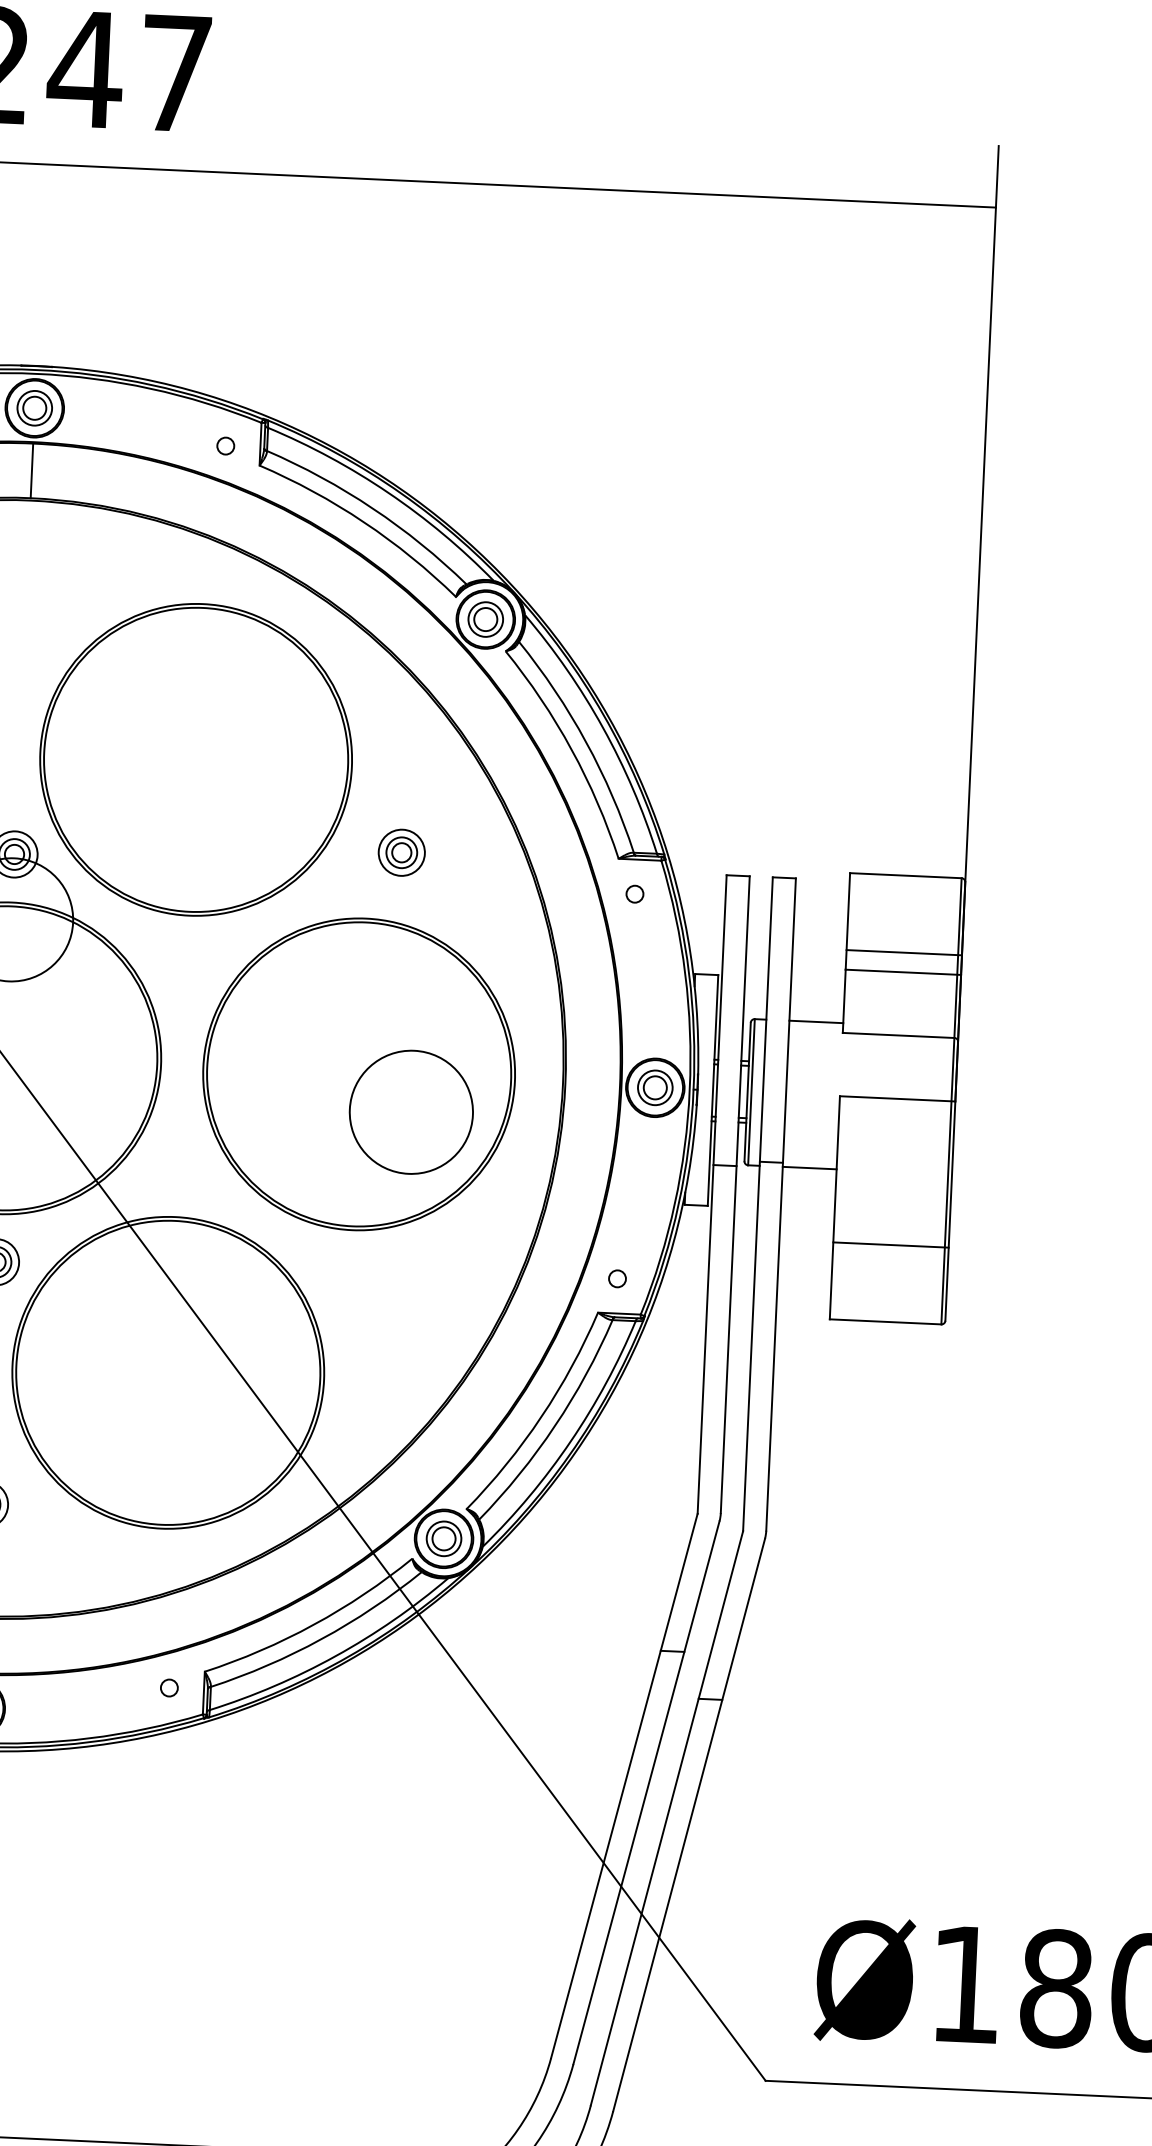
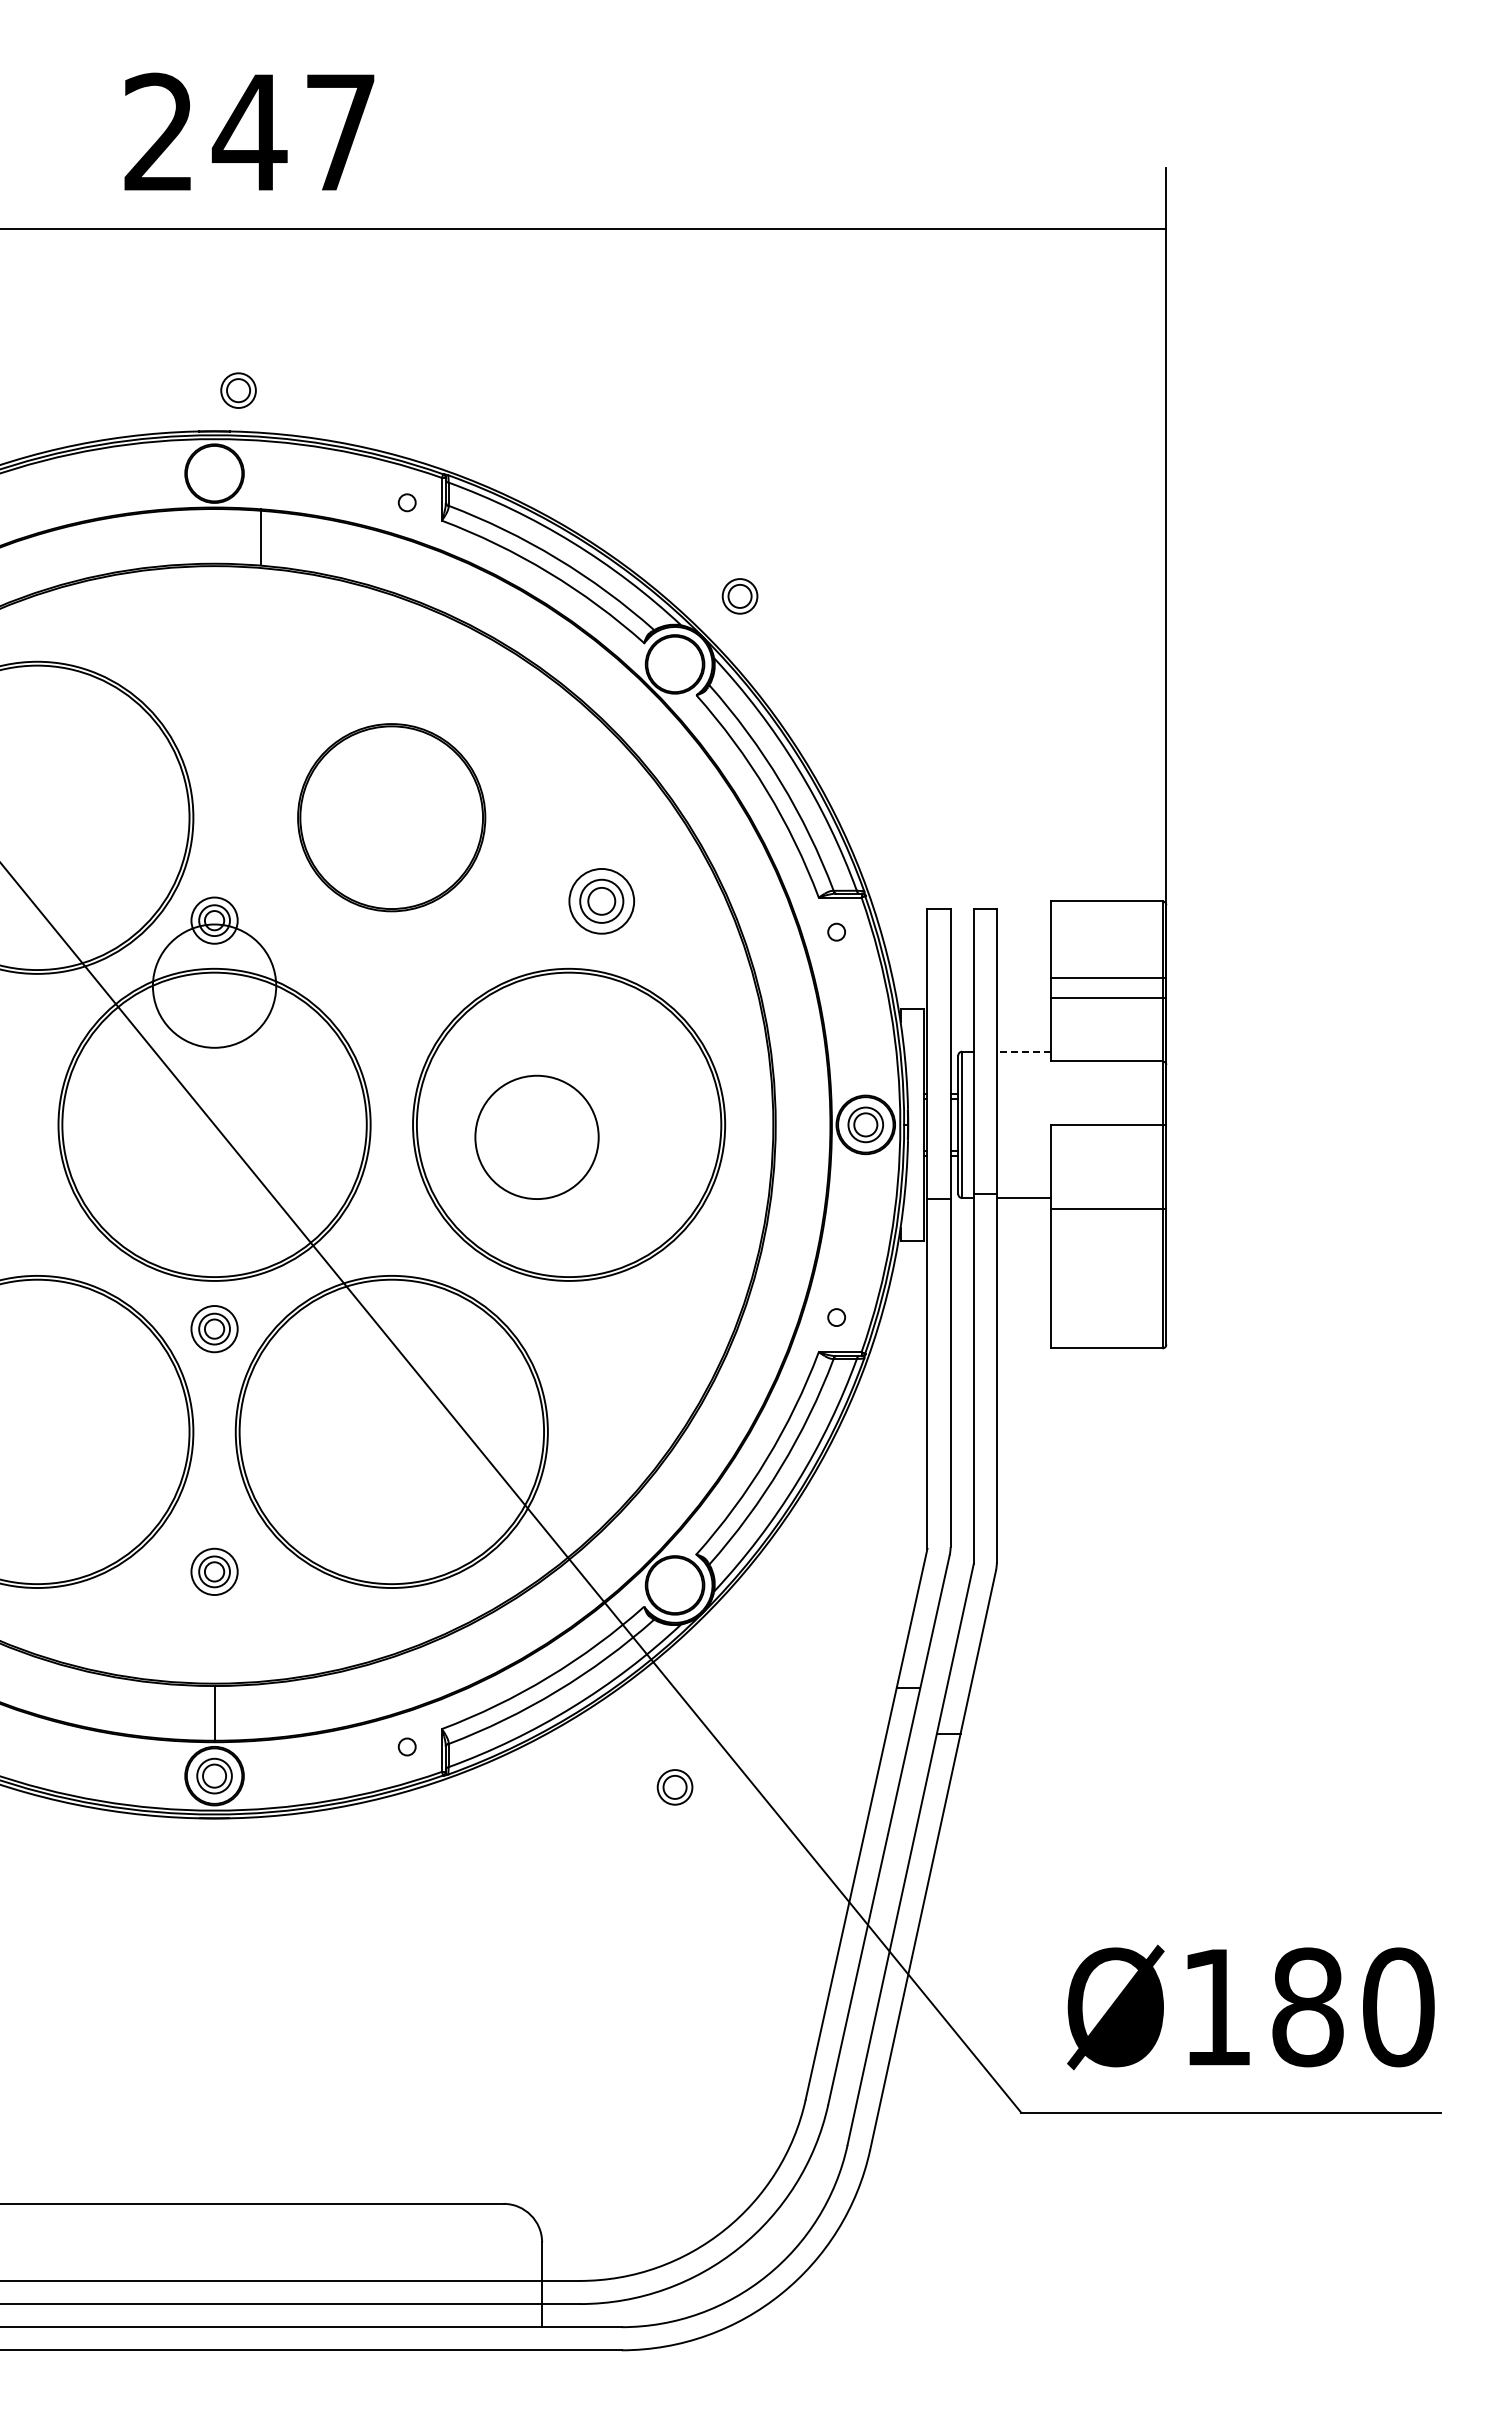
part: (34, 408) -> (238, 390), moved
line: (31, 471) -> (260, 536), moved
part: (485, 619) -> (739, 596), moved
part: (195, 759) -> (391, 817), size x0.6
part: (401, 852) -> (601, 901), size x1.4
line: (816, 1021) -> (1023, 1051), solid -> dashed
circle: (410, 1111) -> (536, 1136), moved
line: (890, 1245) -> (1108, 1209), moved
part: (443, 1538) -> (674, 1787), moved

